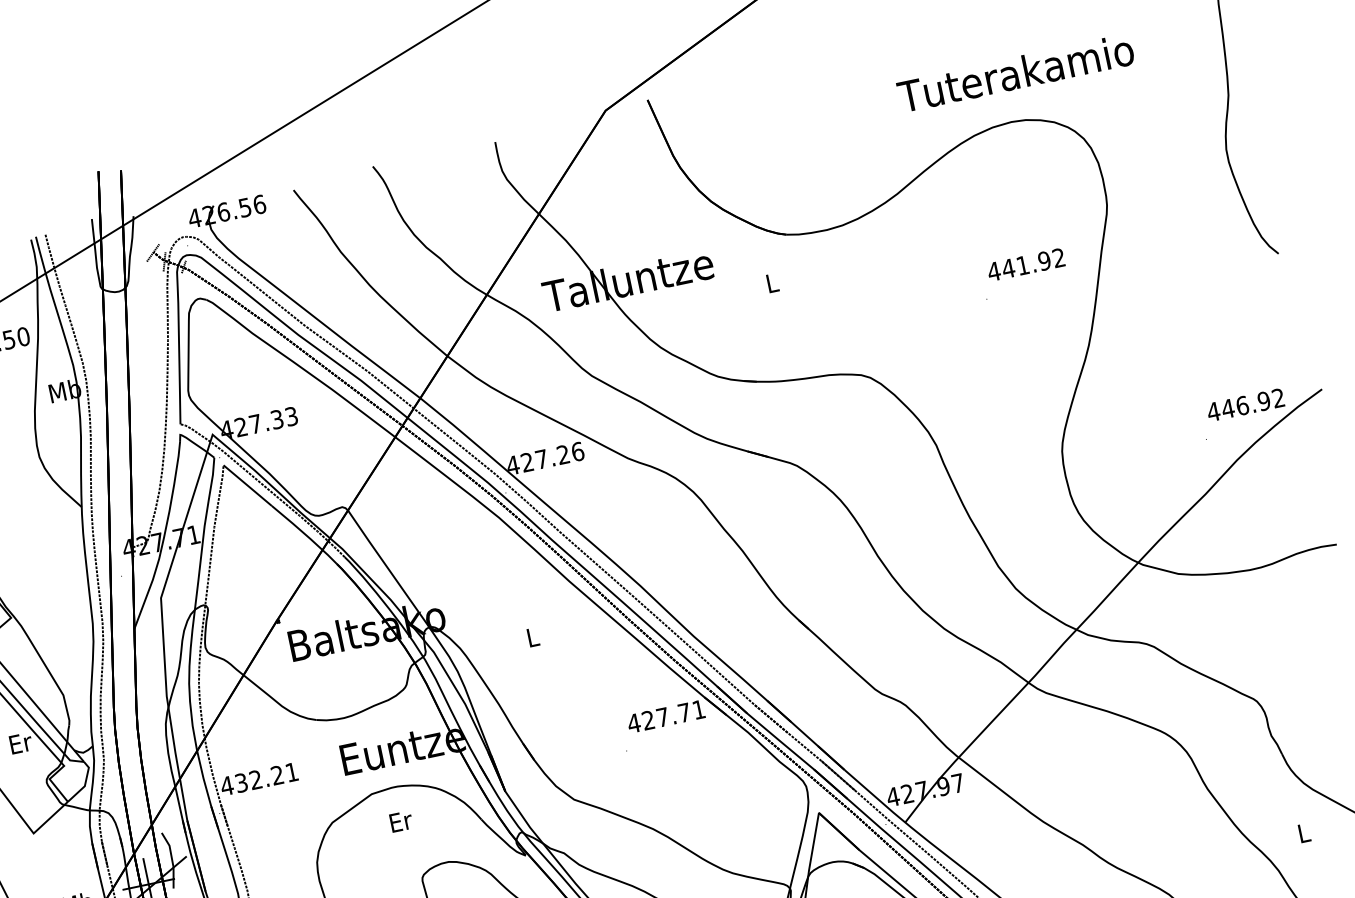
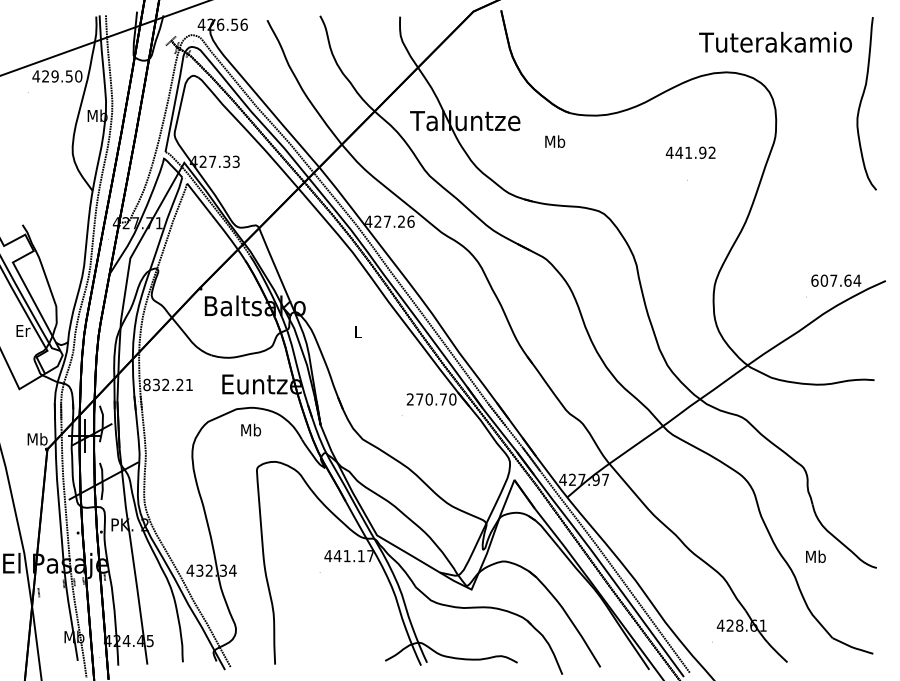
text: (1015, 72) -> (775, 41), moved
text: (1025, 264) -> (690, 152), moved
text: (772, 282) -> (555, 141), L -> Mb
text: (1246, 404) -> (836, 280), 446.92 -> 607.64
text: (666, 716) -> (431, 399), 427.71 -> 270.70
text: (226, 785) -> (146, 384), 432.21 -> 832.21
text: (401, 820) -> (251, 429), Er -> Mb
text: (1303, 832) -> (815, 556), L -> Mb

